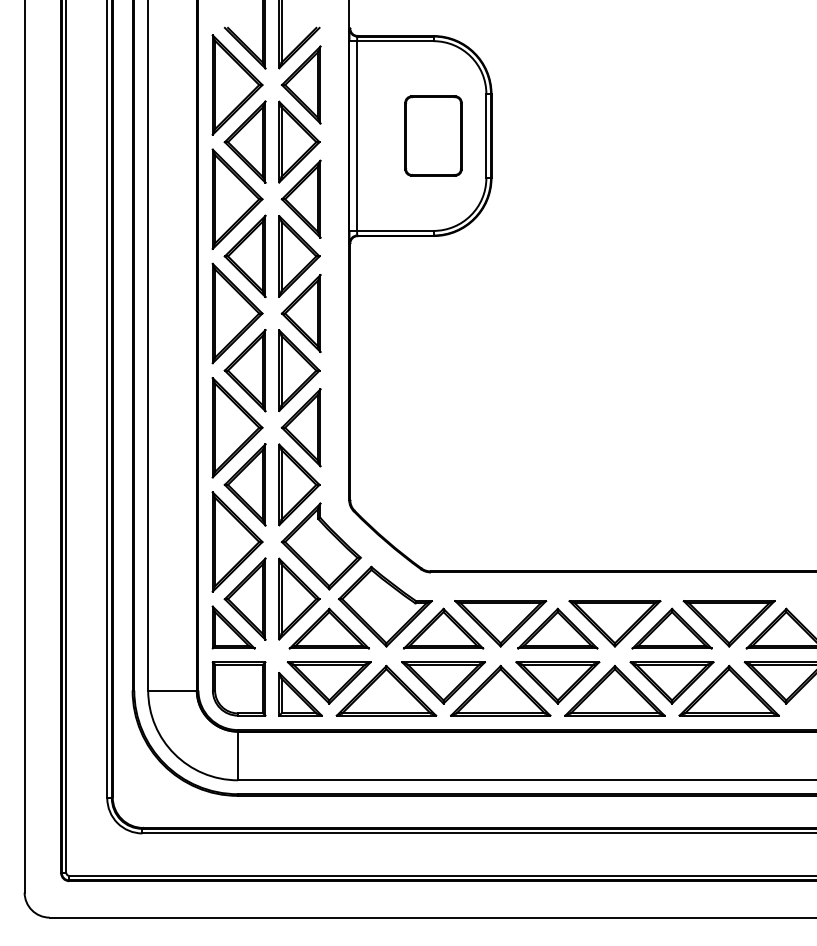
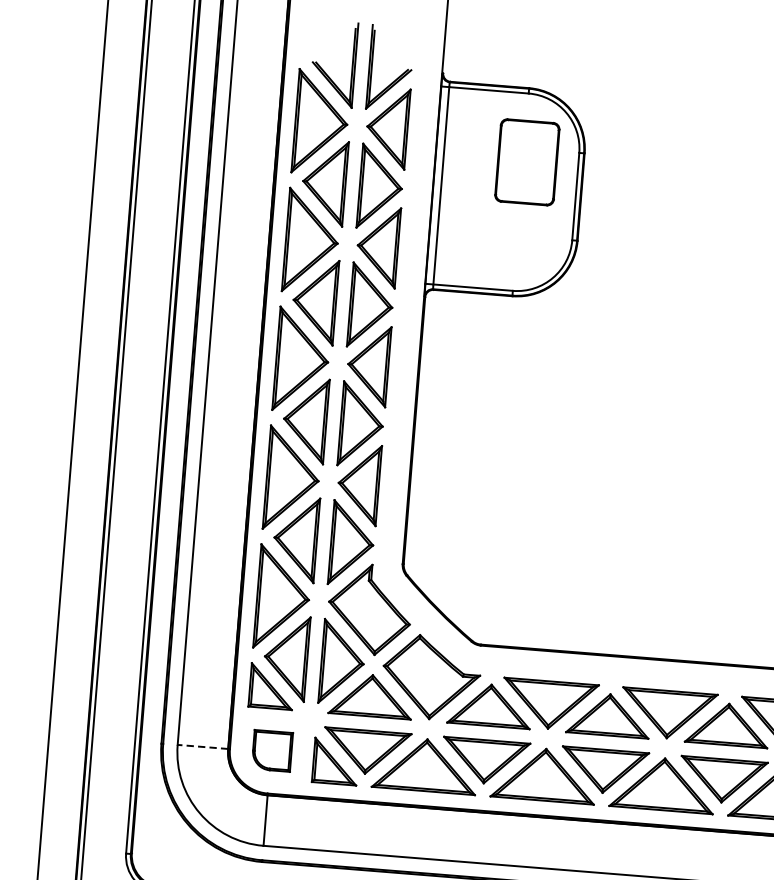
part: (433, 135) -> (527, 161), moved
part: (238, 688) -> (271, 750), size x0.7
line: (171, 690) -> (201, 746), solid -> dashed

